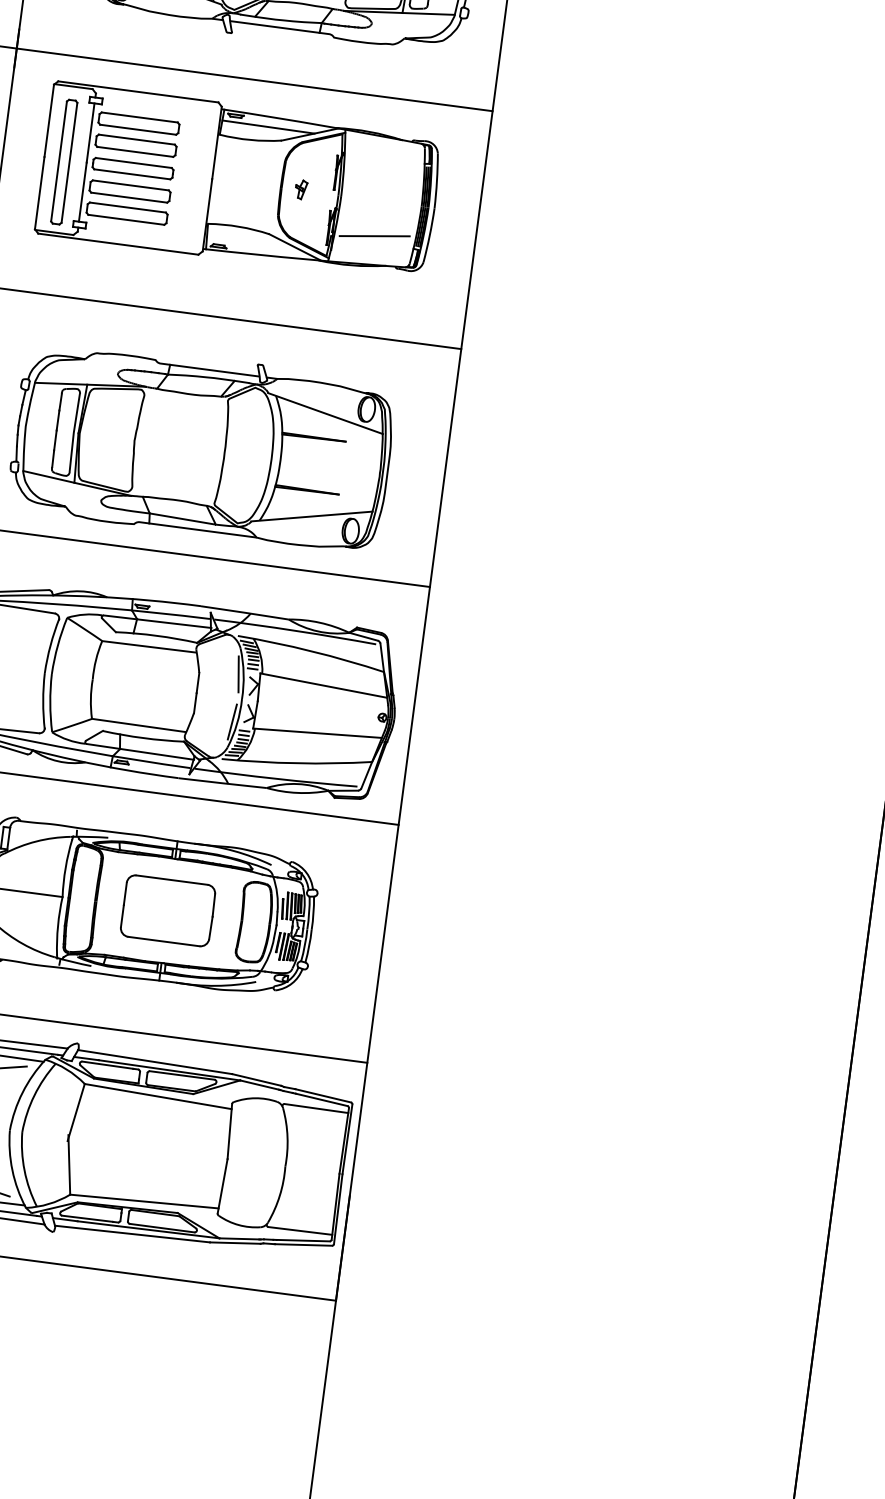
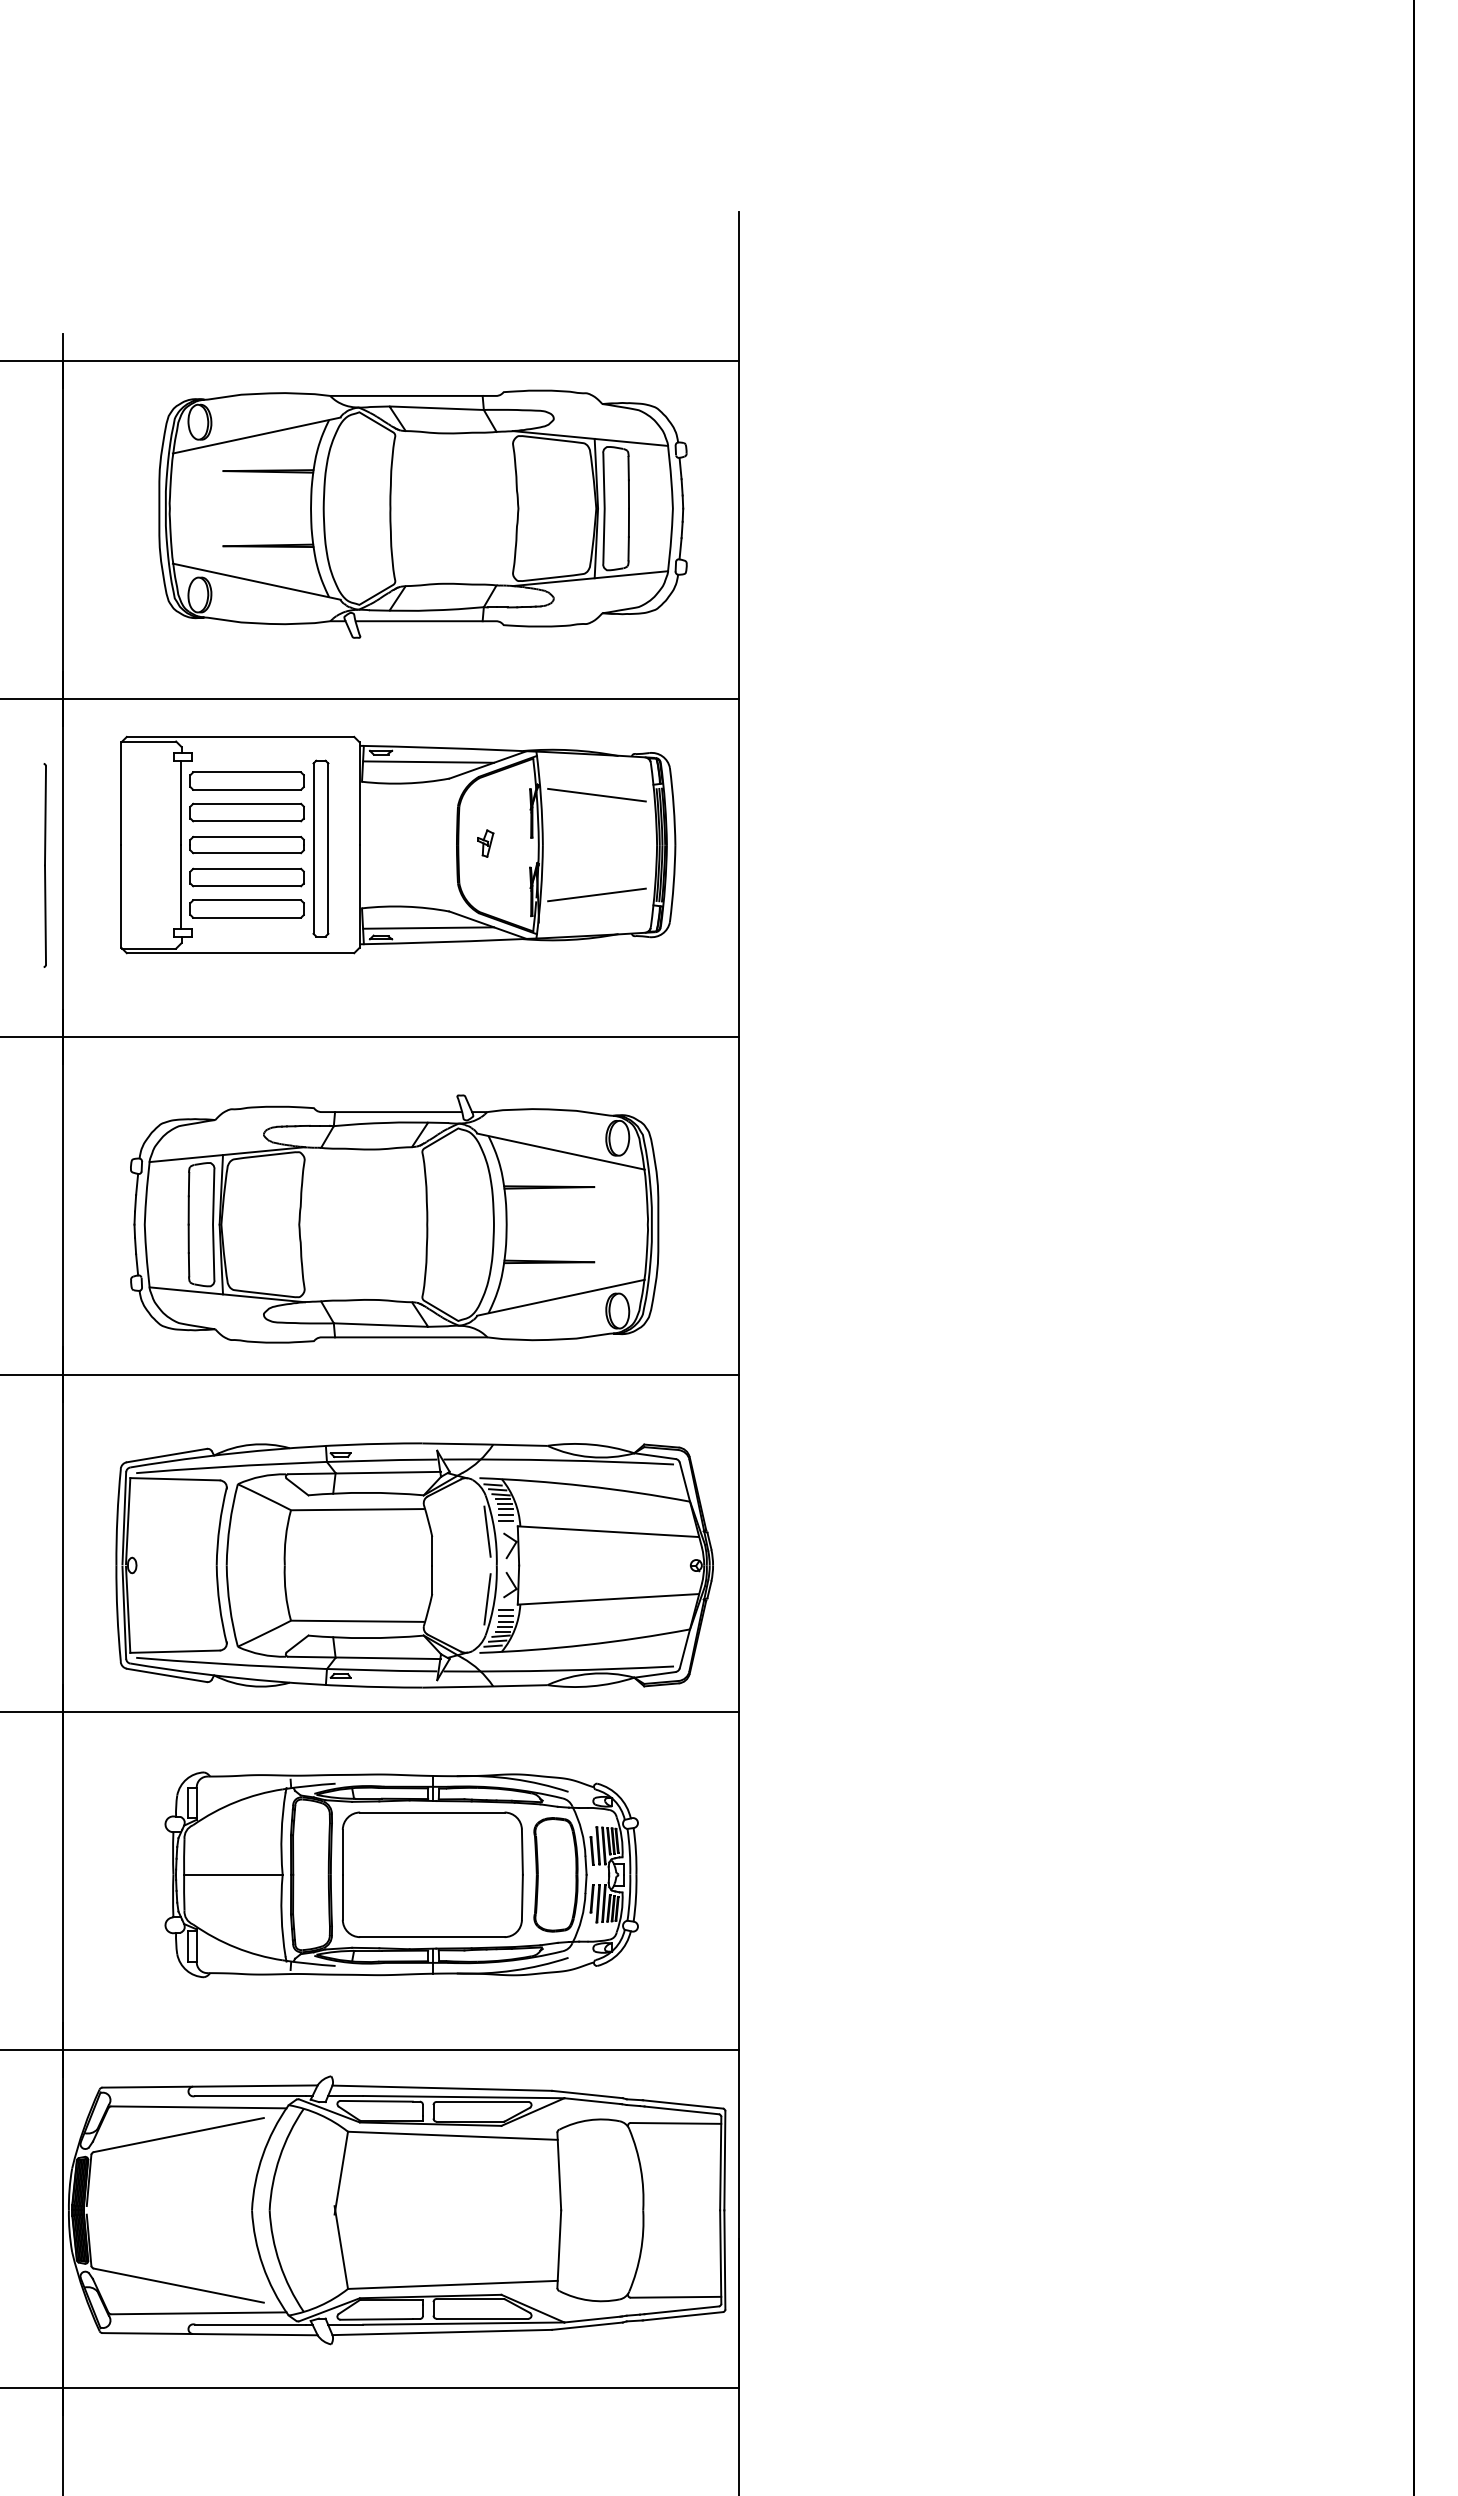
part: (63, 162) -> (320, 848), moved
line: (383, 165) -> (596, 794), added
line: (253, 243) -> (428, 927), added
part: (168, 910) -> (432, 1874), size x1.43

